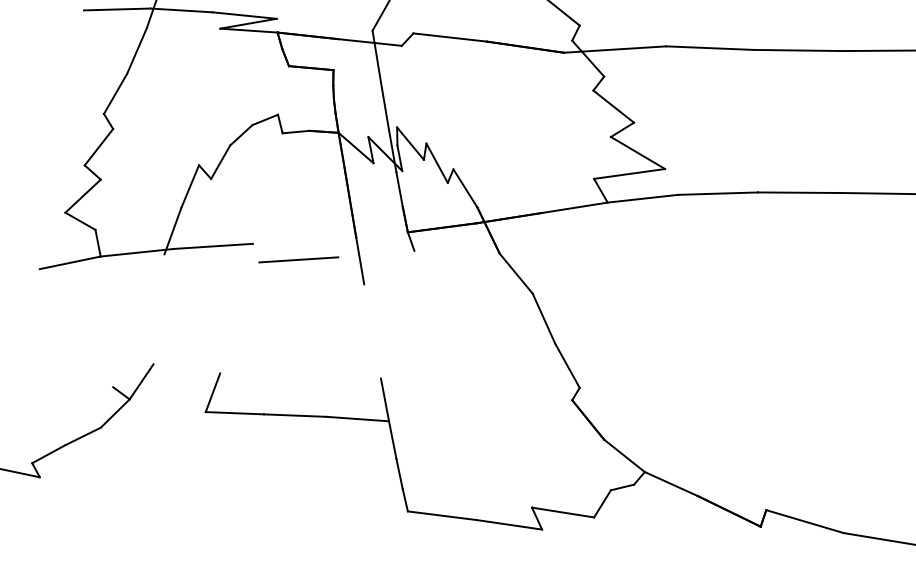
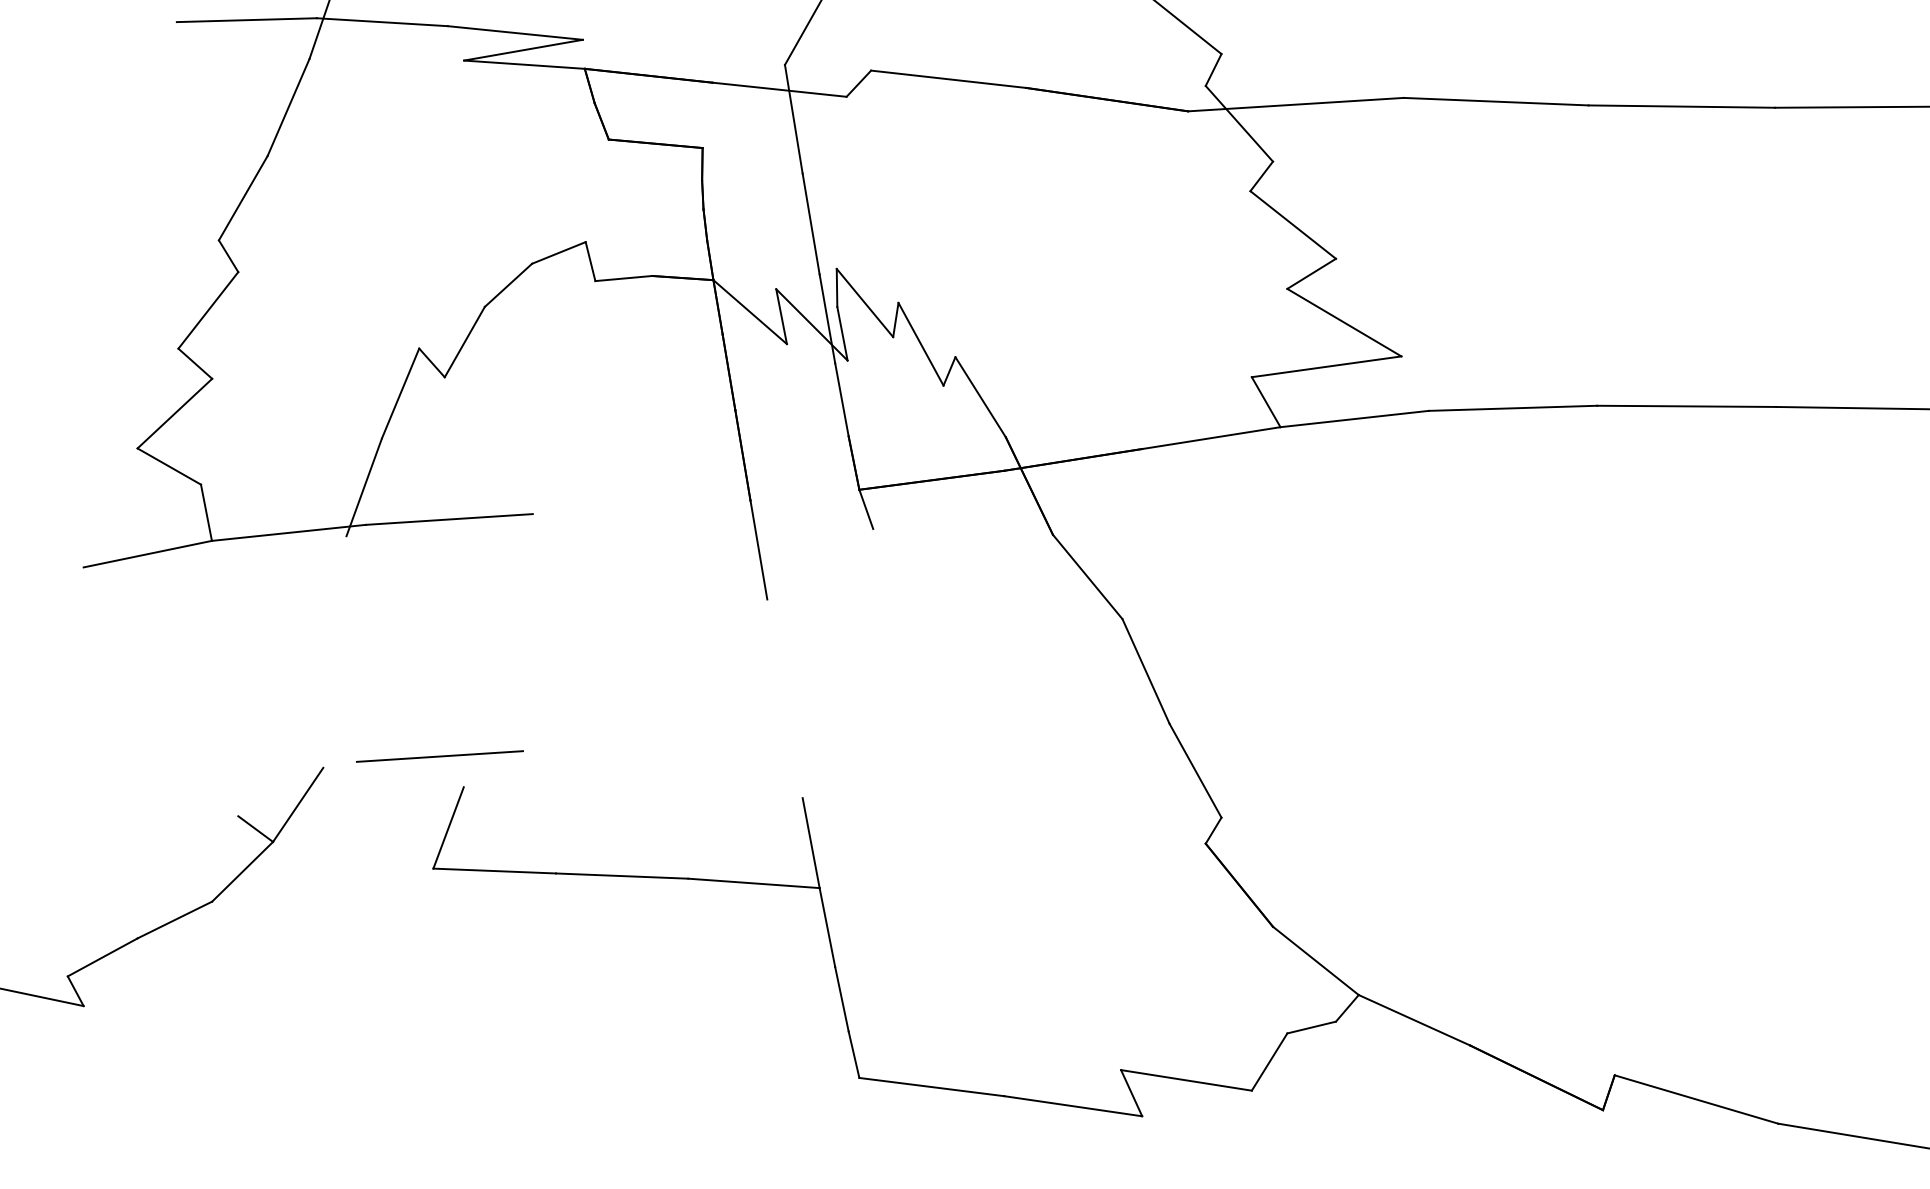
line: (298, 259) -> (439, 755), moved

